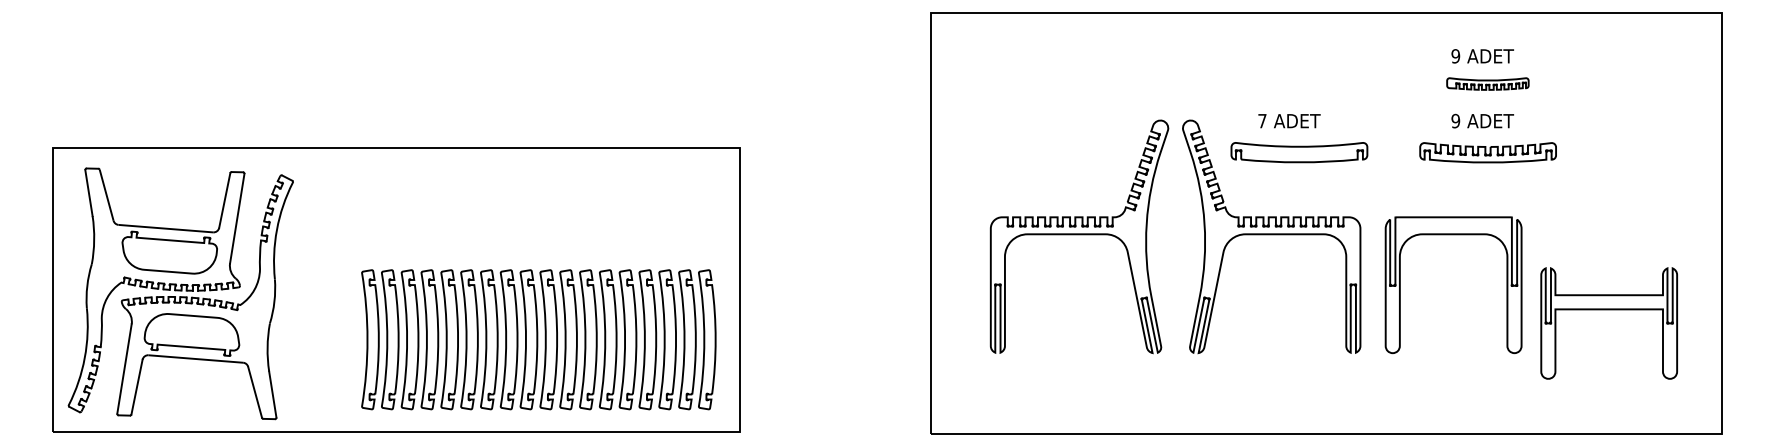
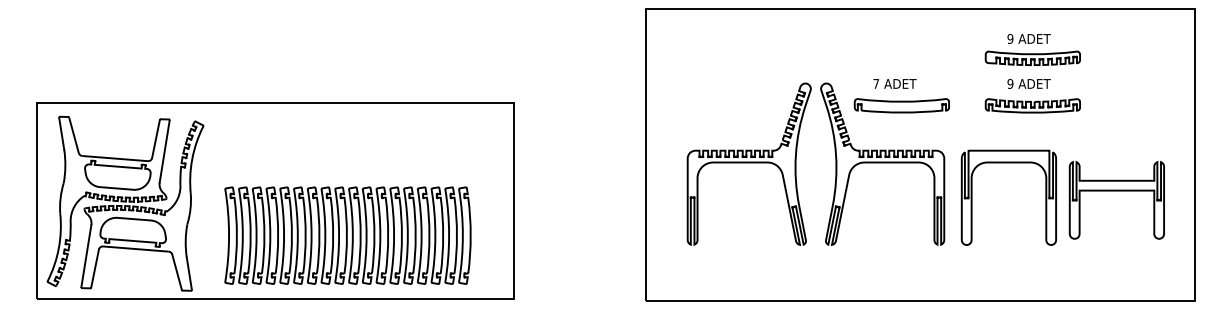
part: (1487, 83) -> (1032, 57), size x1.67
part: (1608, 310) -> (1116, 191), moved
part: (538, 339) -> (347, 235), moved

